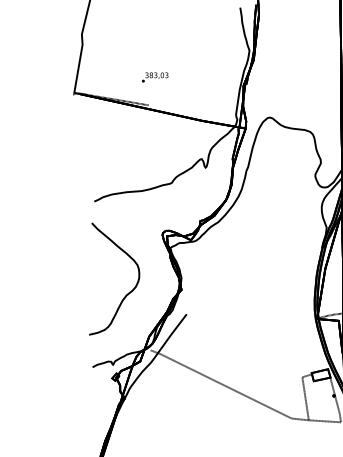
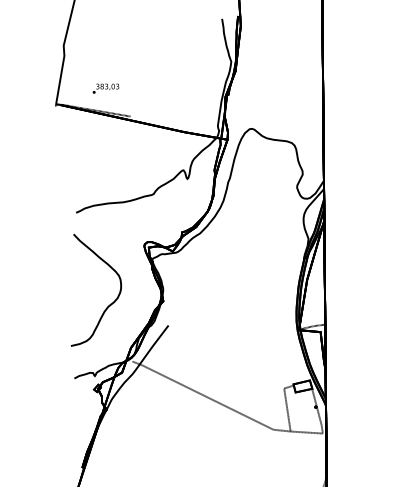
text: (154, 77) -> (105, 88), moved

